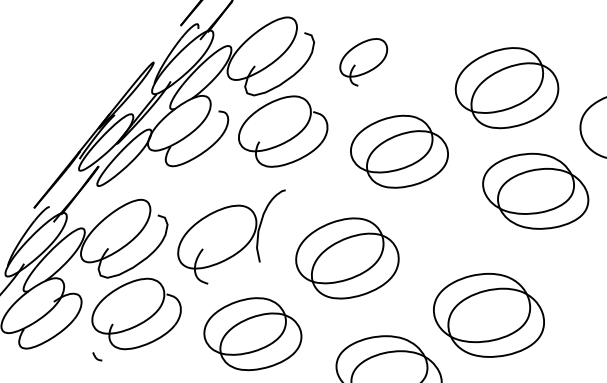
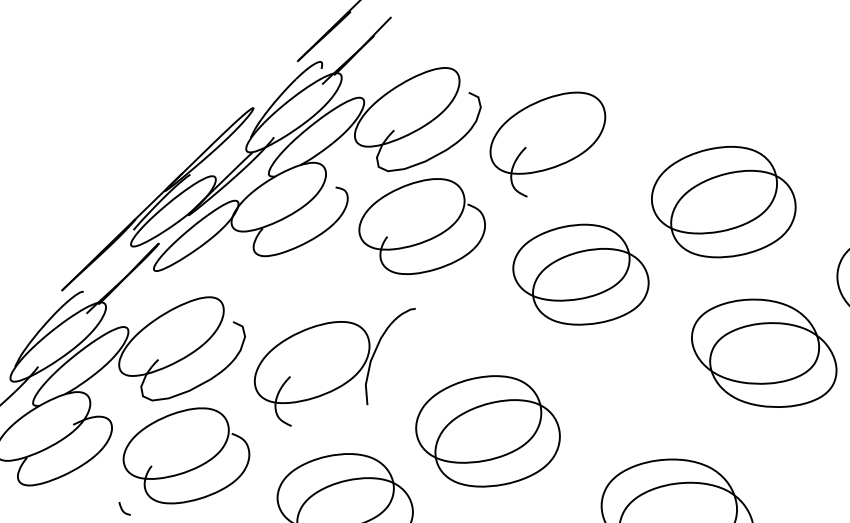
part: (363, 62) -> (546, 143), size x1.67
part: (506, 88) -> (723, 202), moved
part: (347, 258) -> (488, 431), moved

